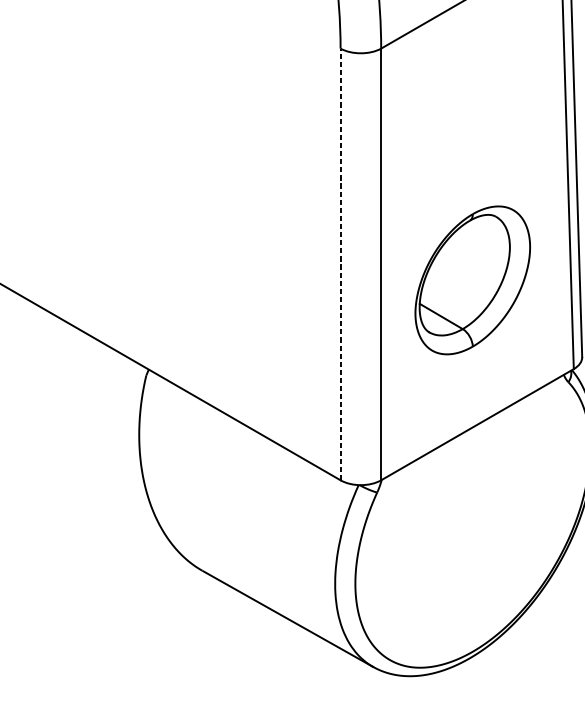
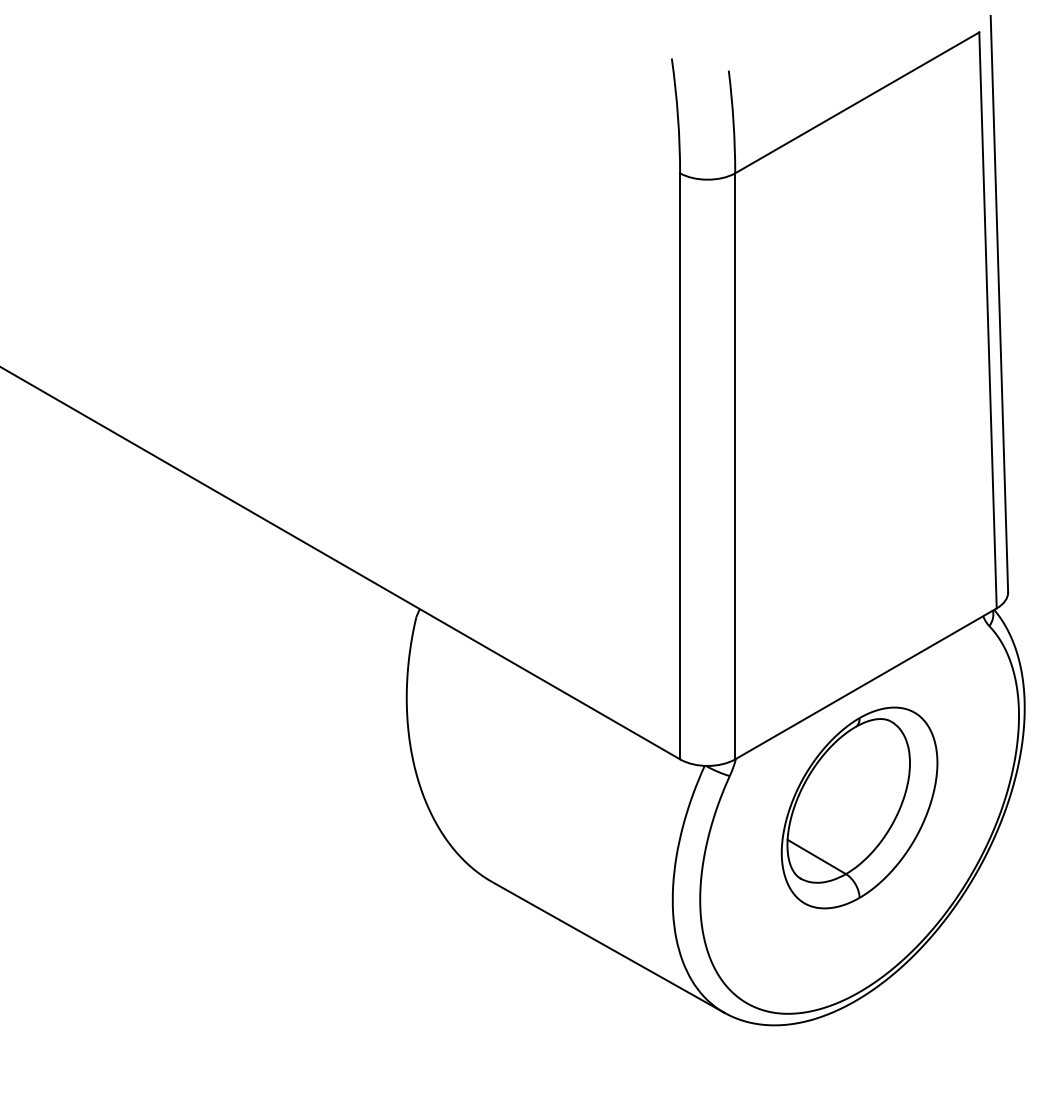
line: (340, 263) -> (680, 465), dashed -> solid
part: (472, 280) -> (859, 807), moved

